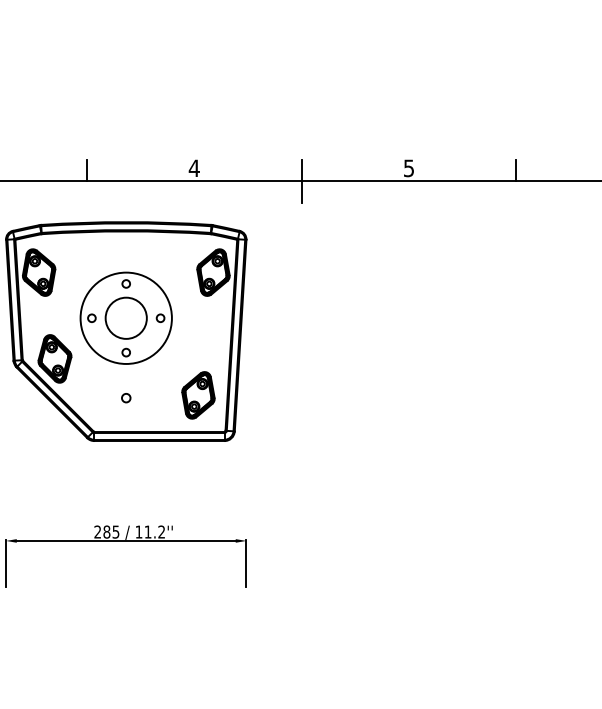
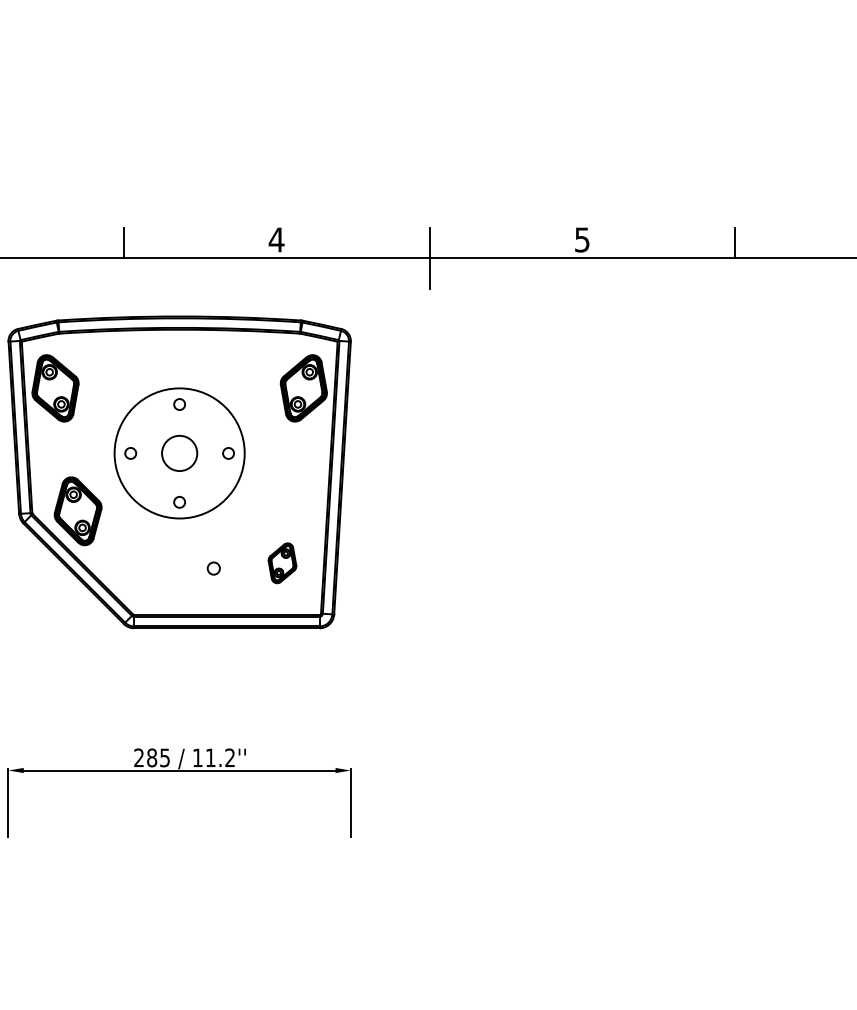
circle: (125, 317) -> (178, 452), size x0.6
part: (198, 395) -> (282, 563), size x0.6
circle: (126, 398) -> (214, 569), moved

